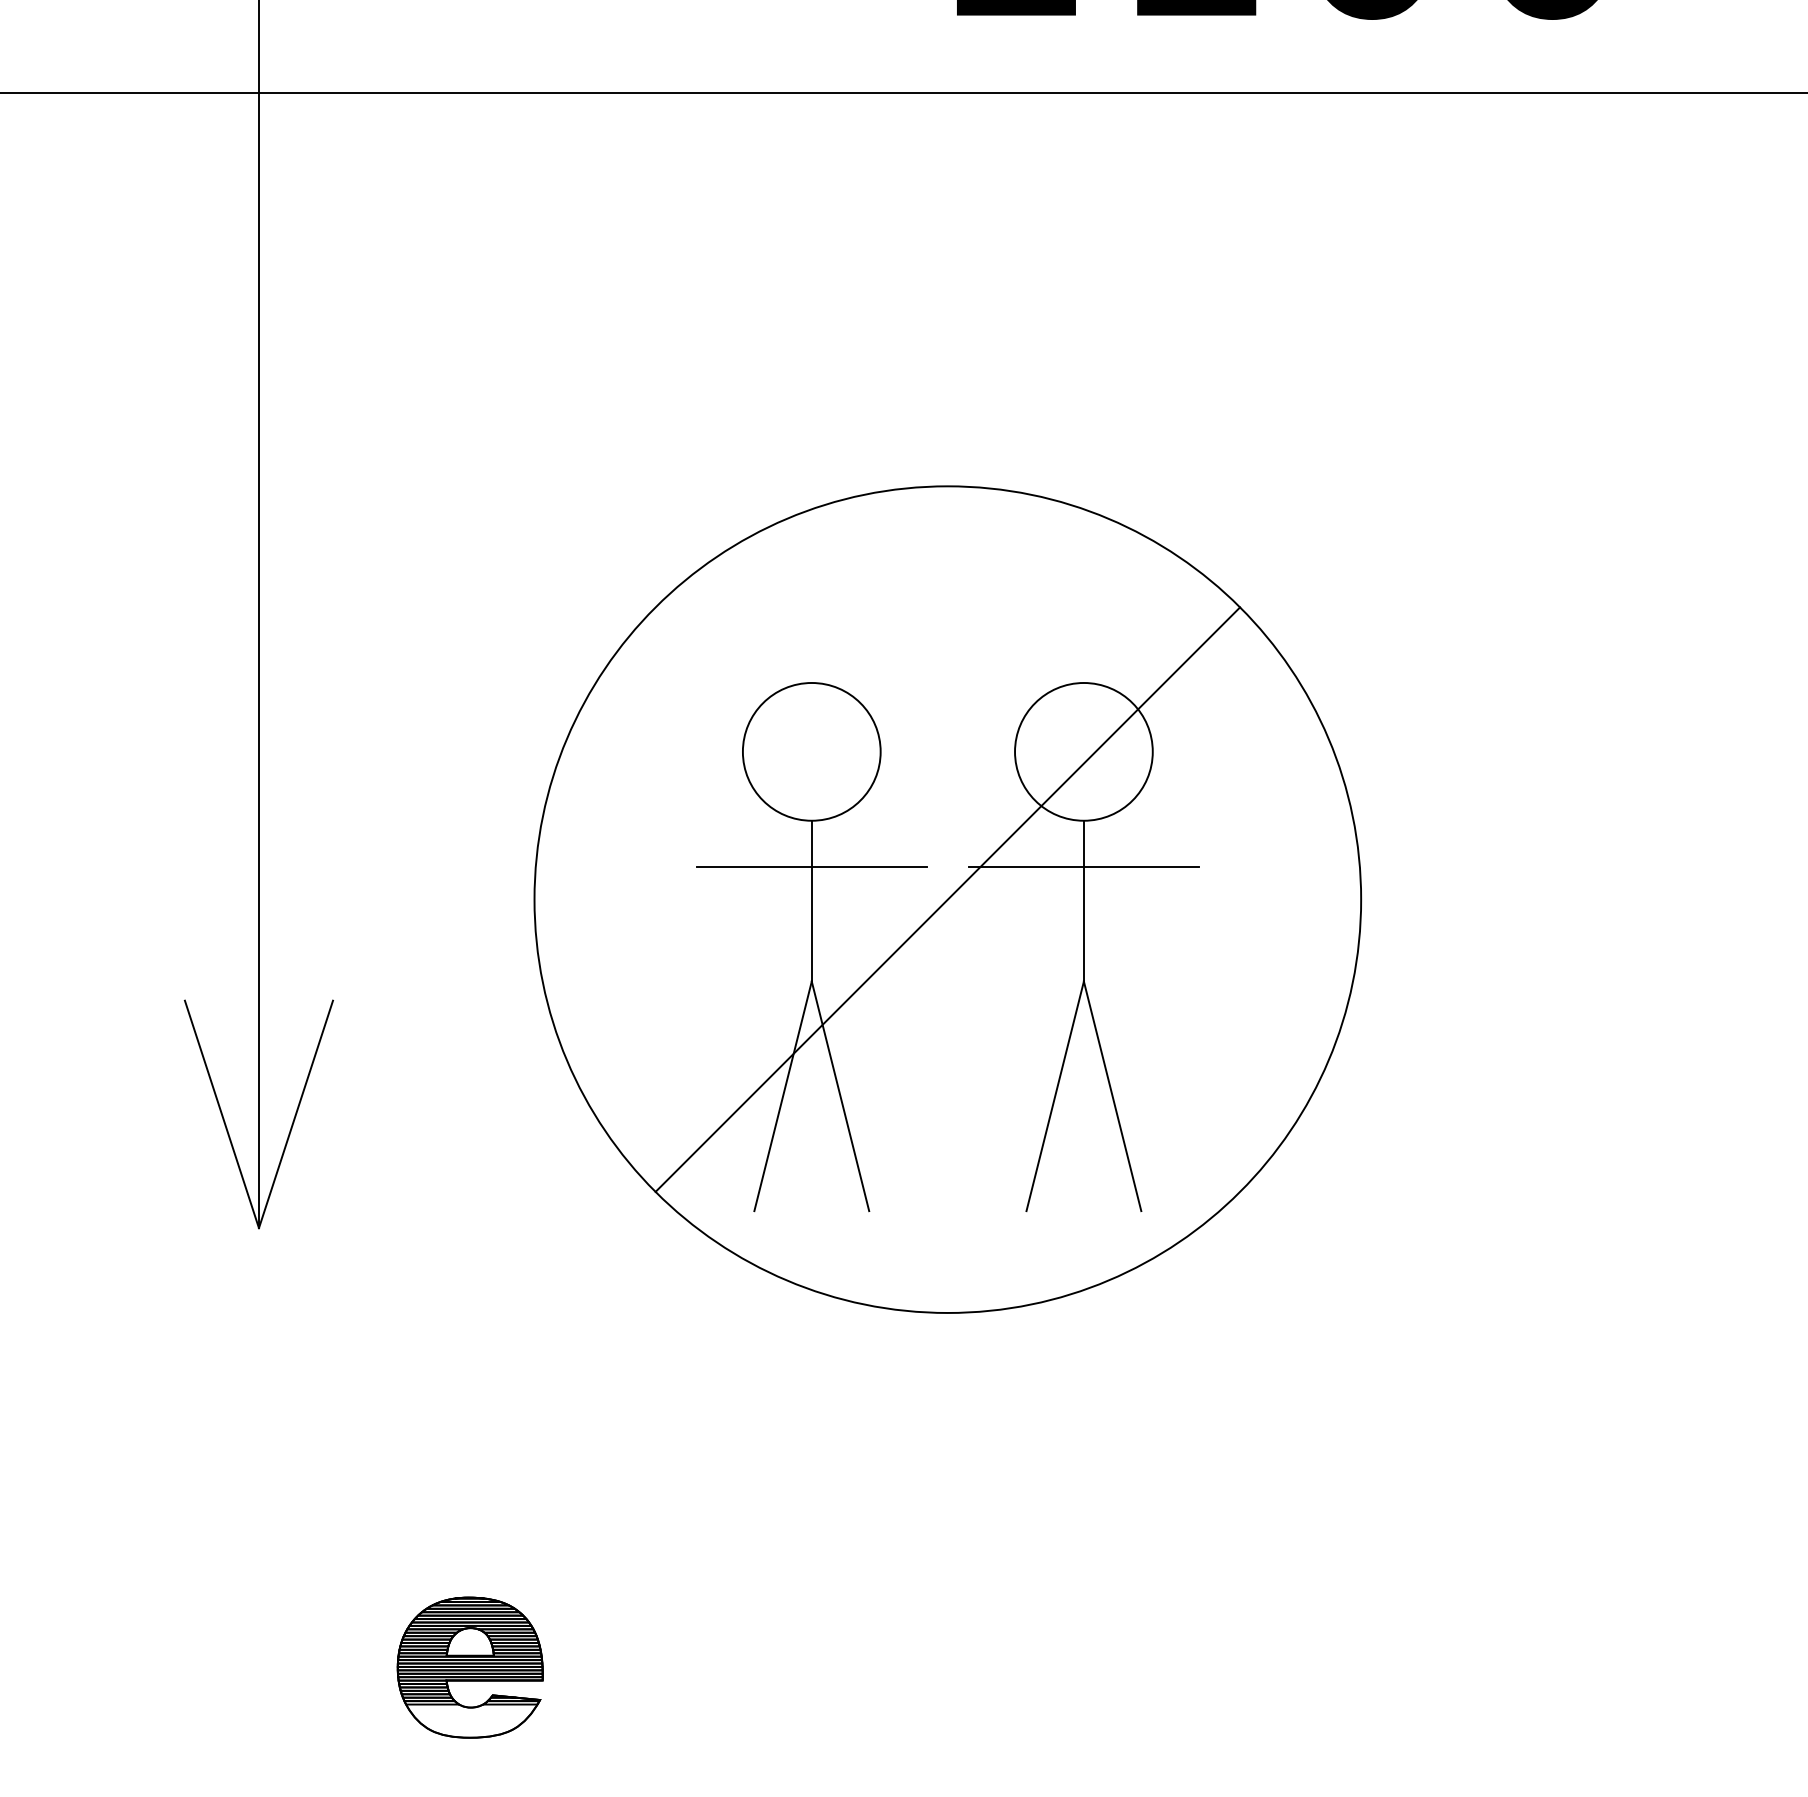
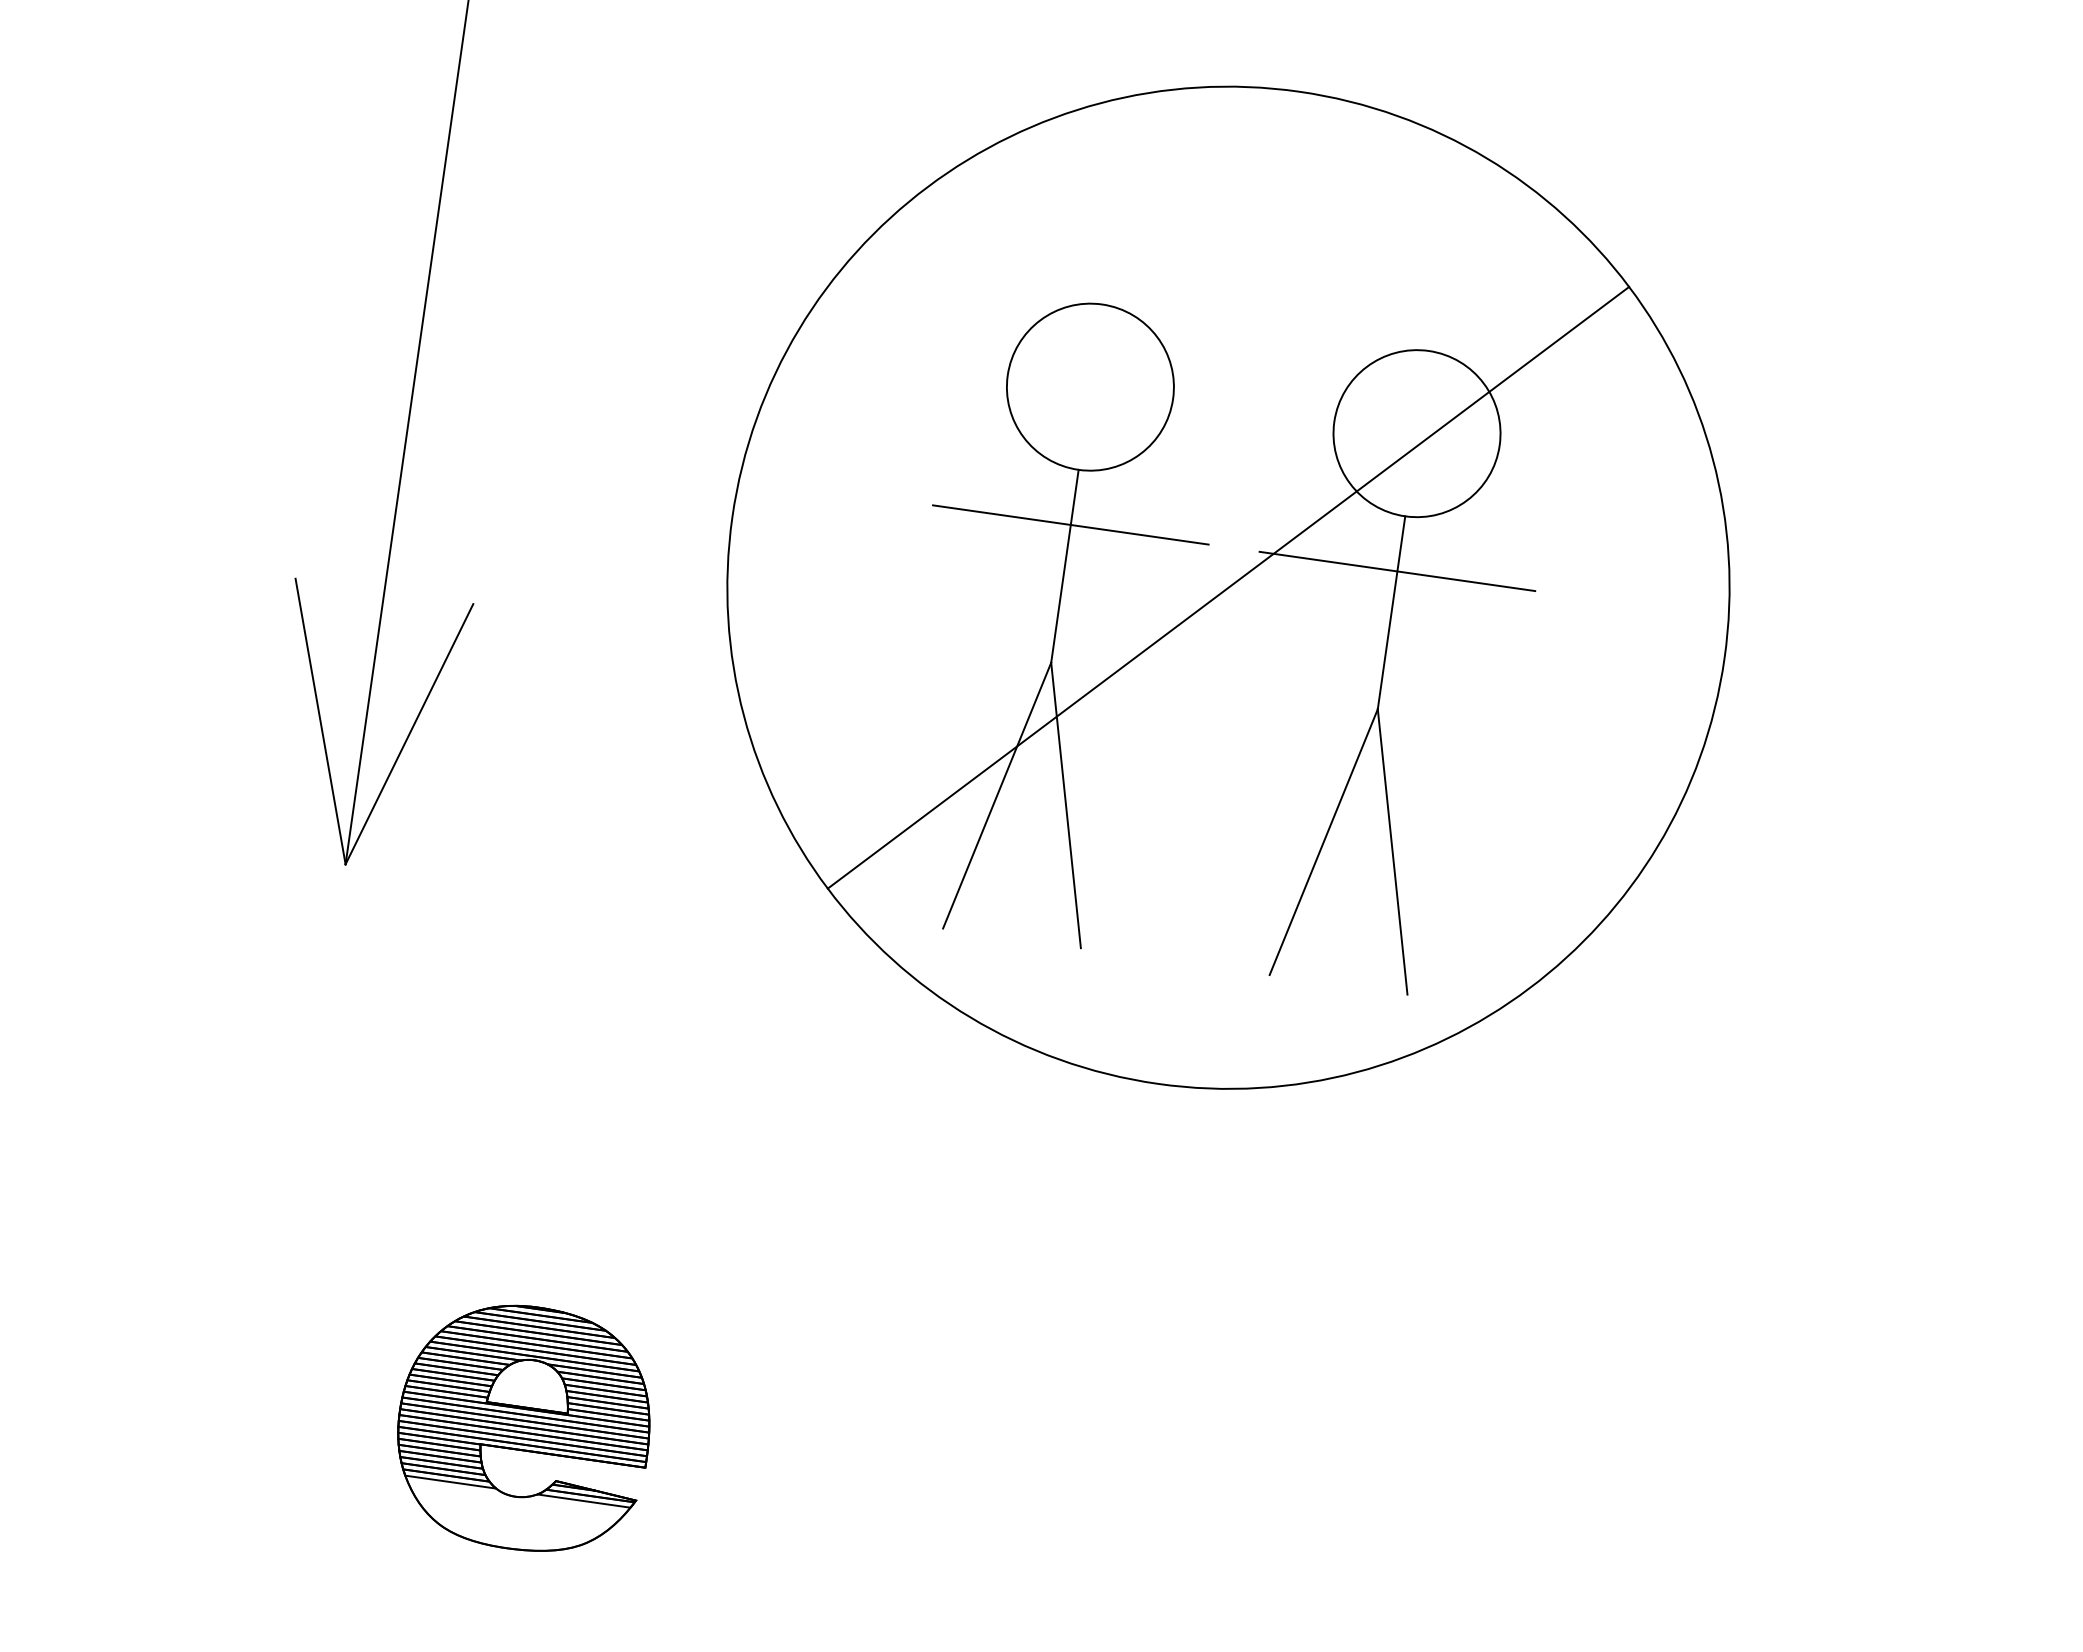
part: (469, 1667) -> (523, 1427), size x1.43

